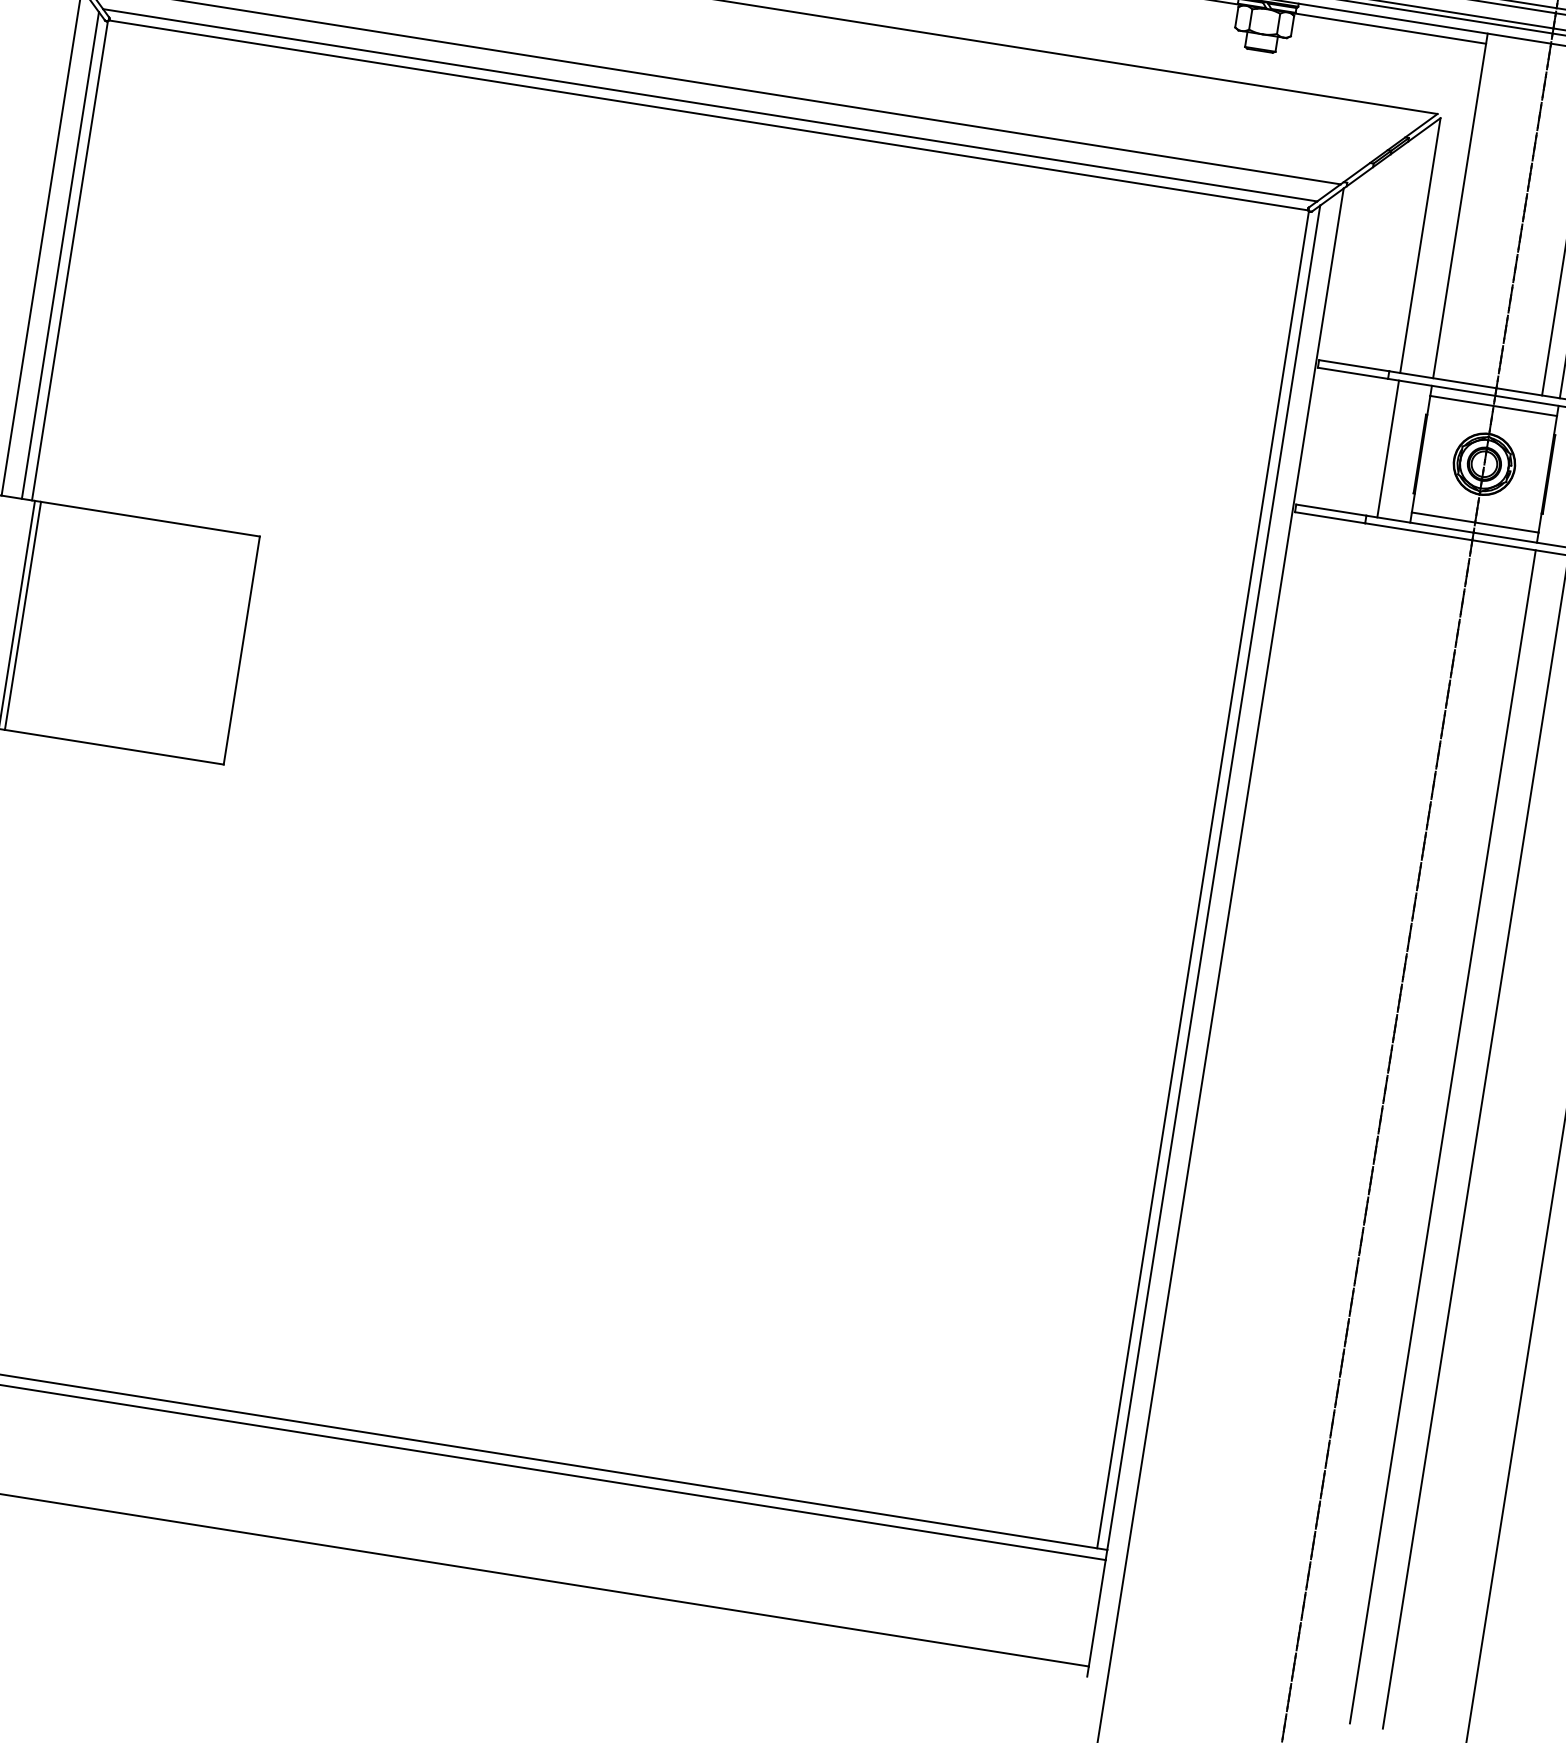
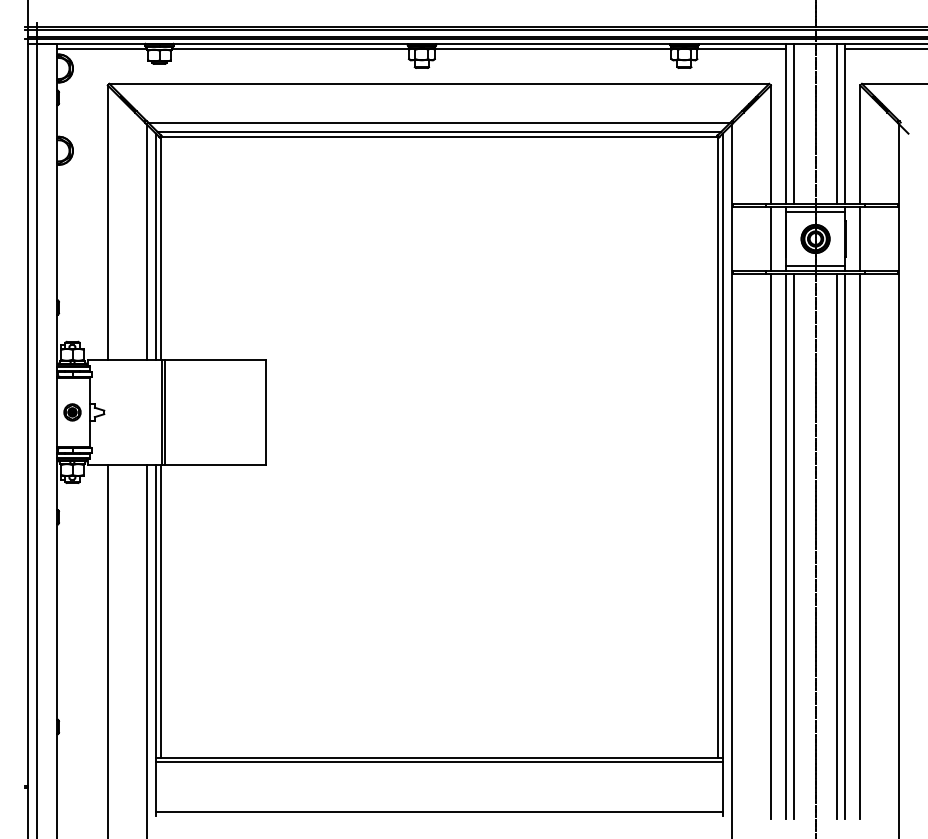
line: (1478, 208) -> (794, 123), added
line: (1282, 1111) -> (770, 546), added
line: (1316, 1116) -> (786, 546), added
line: (1334, 1119) -> (794, 546), added
line: (1424, 1134) -> (836, 546), added

